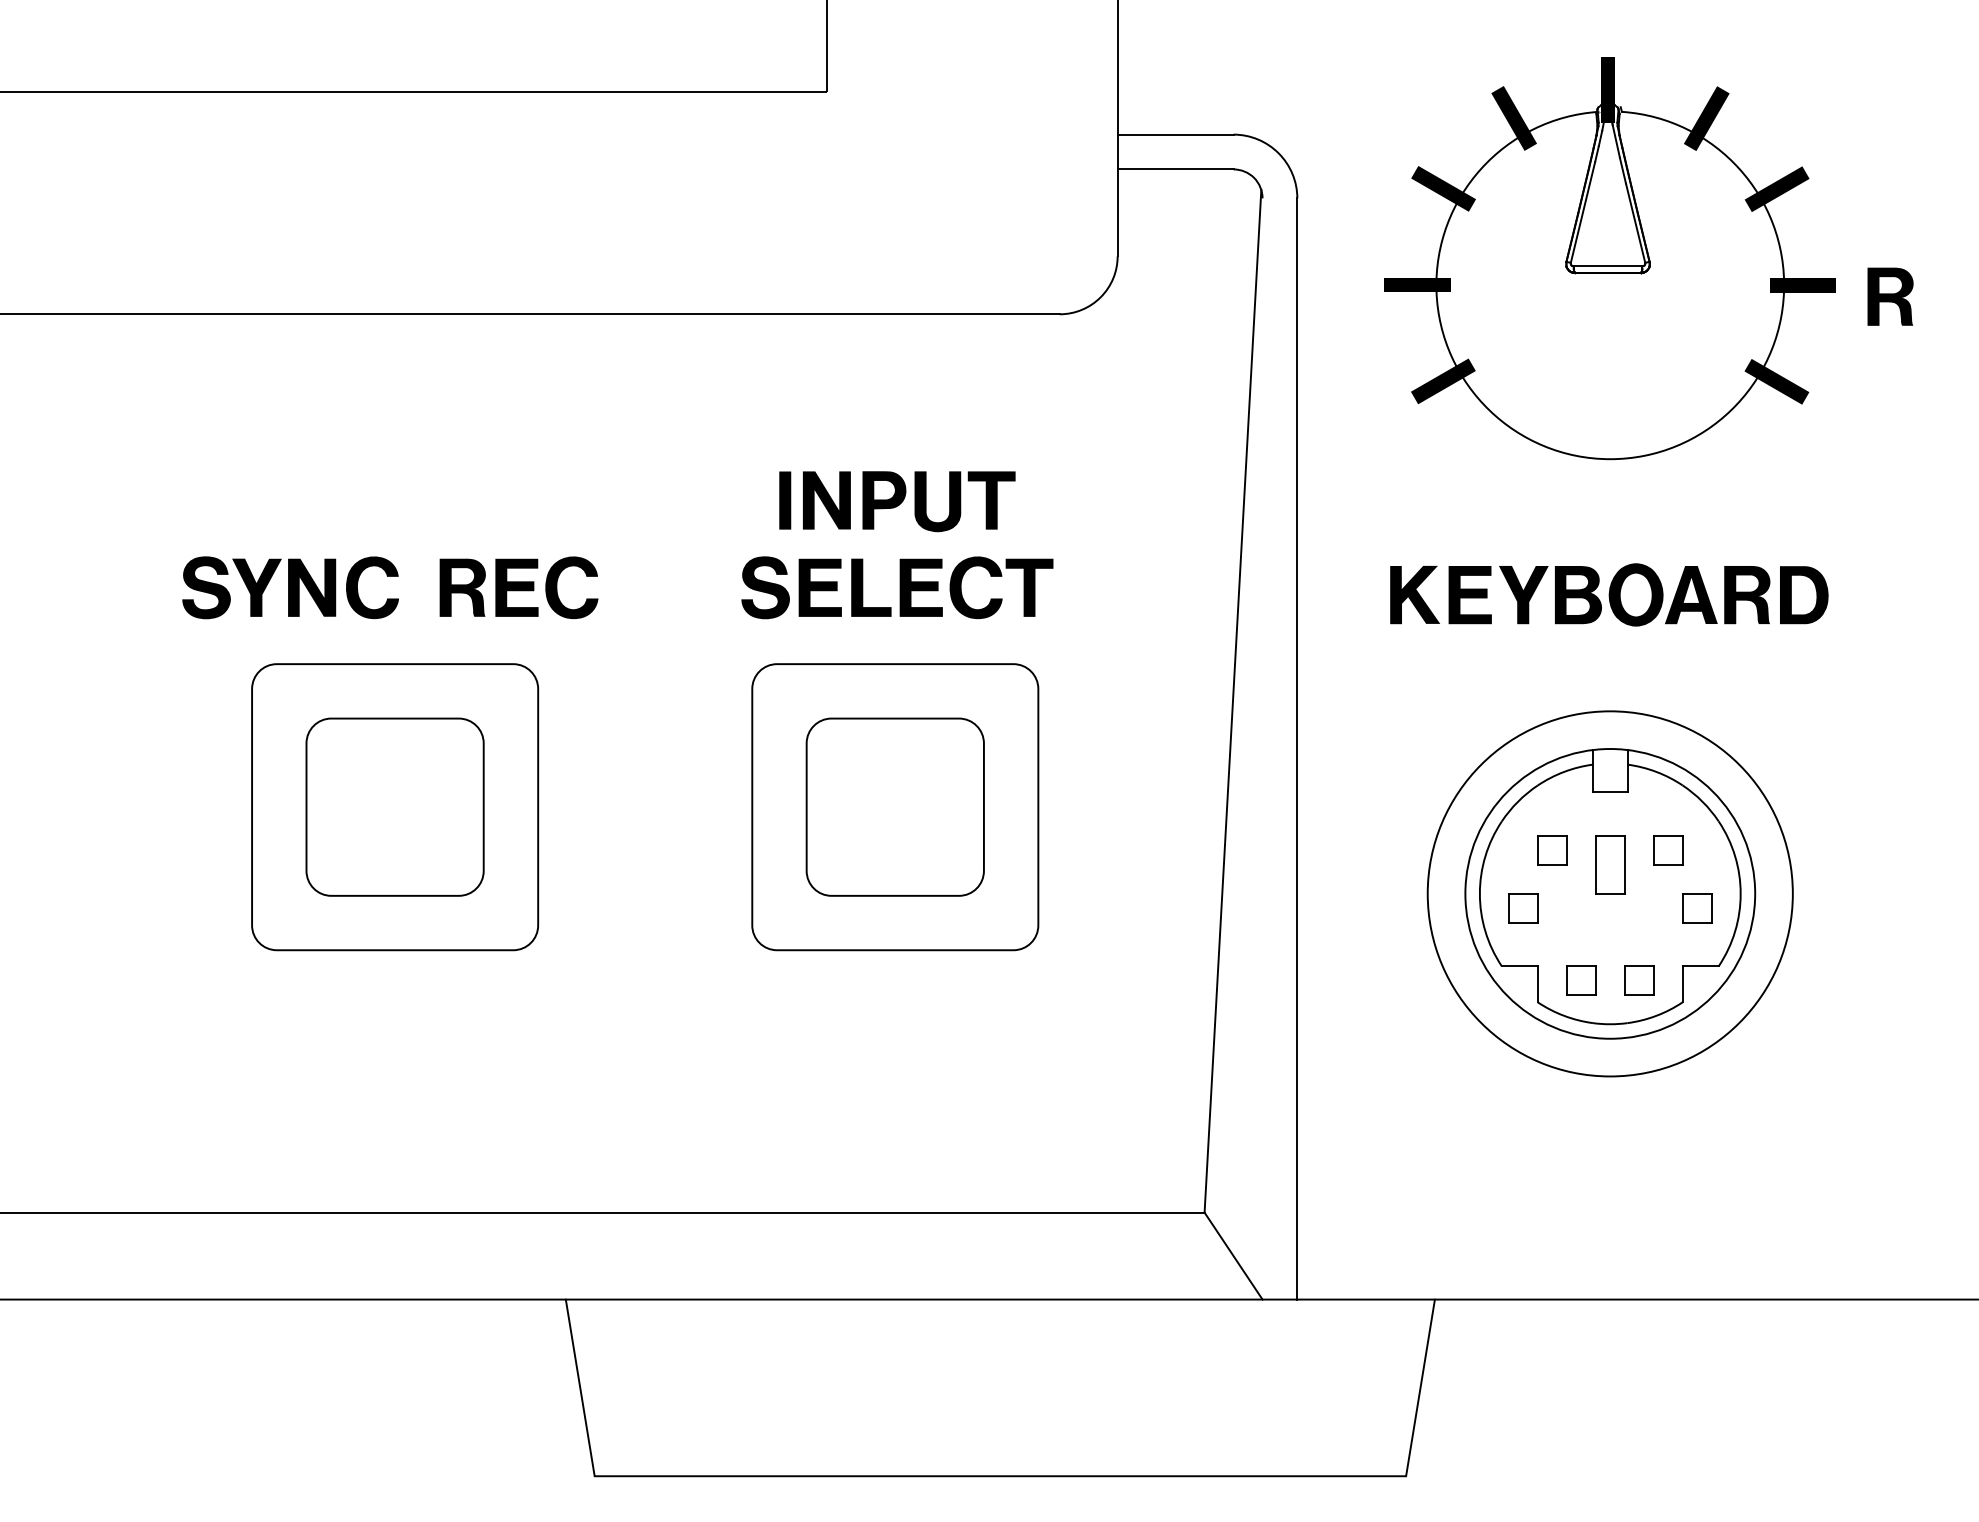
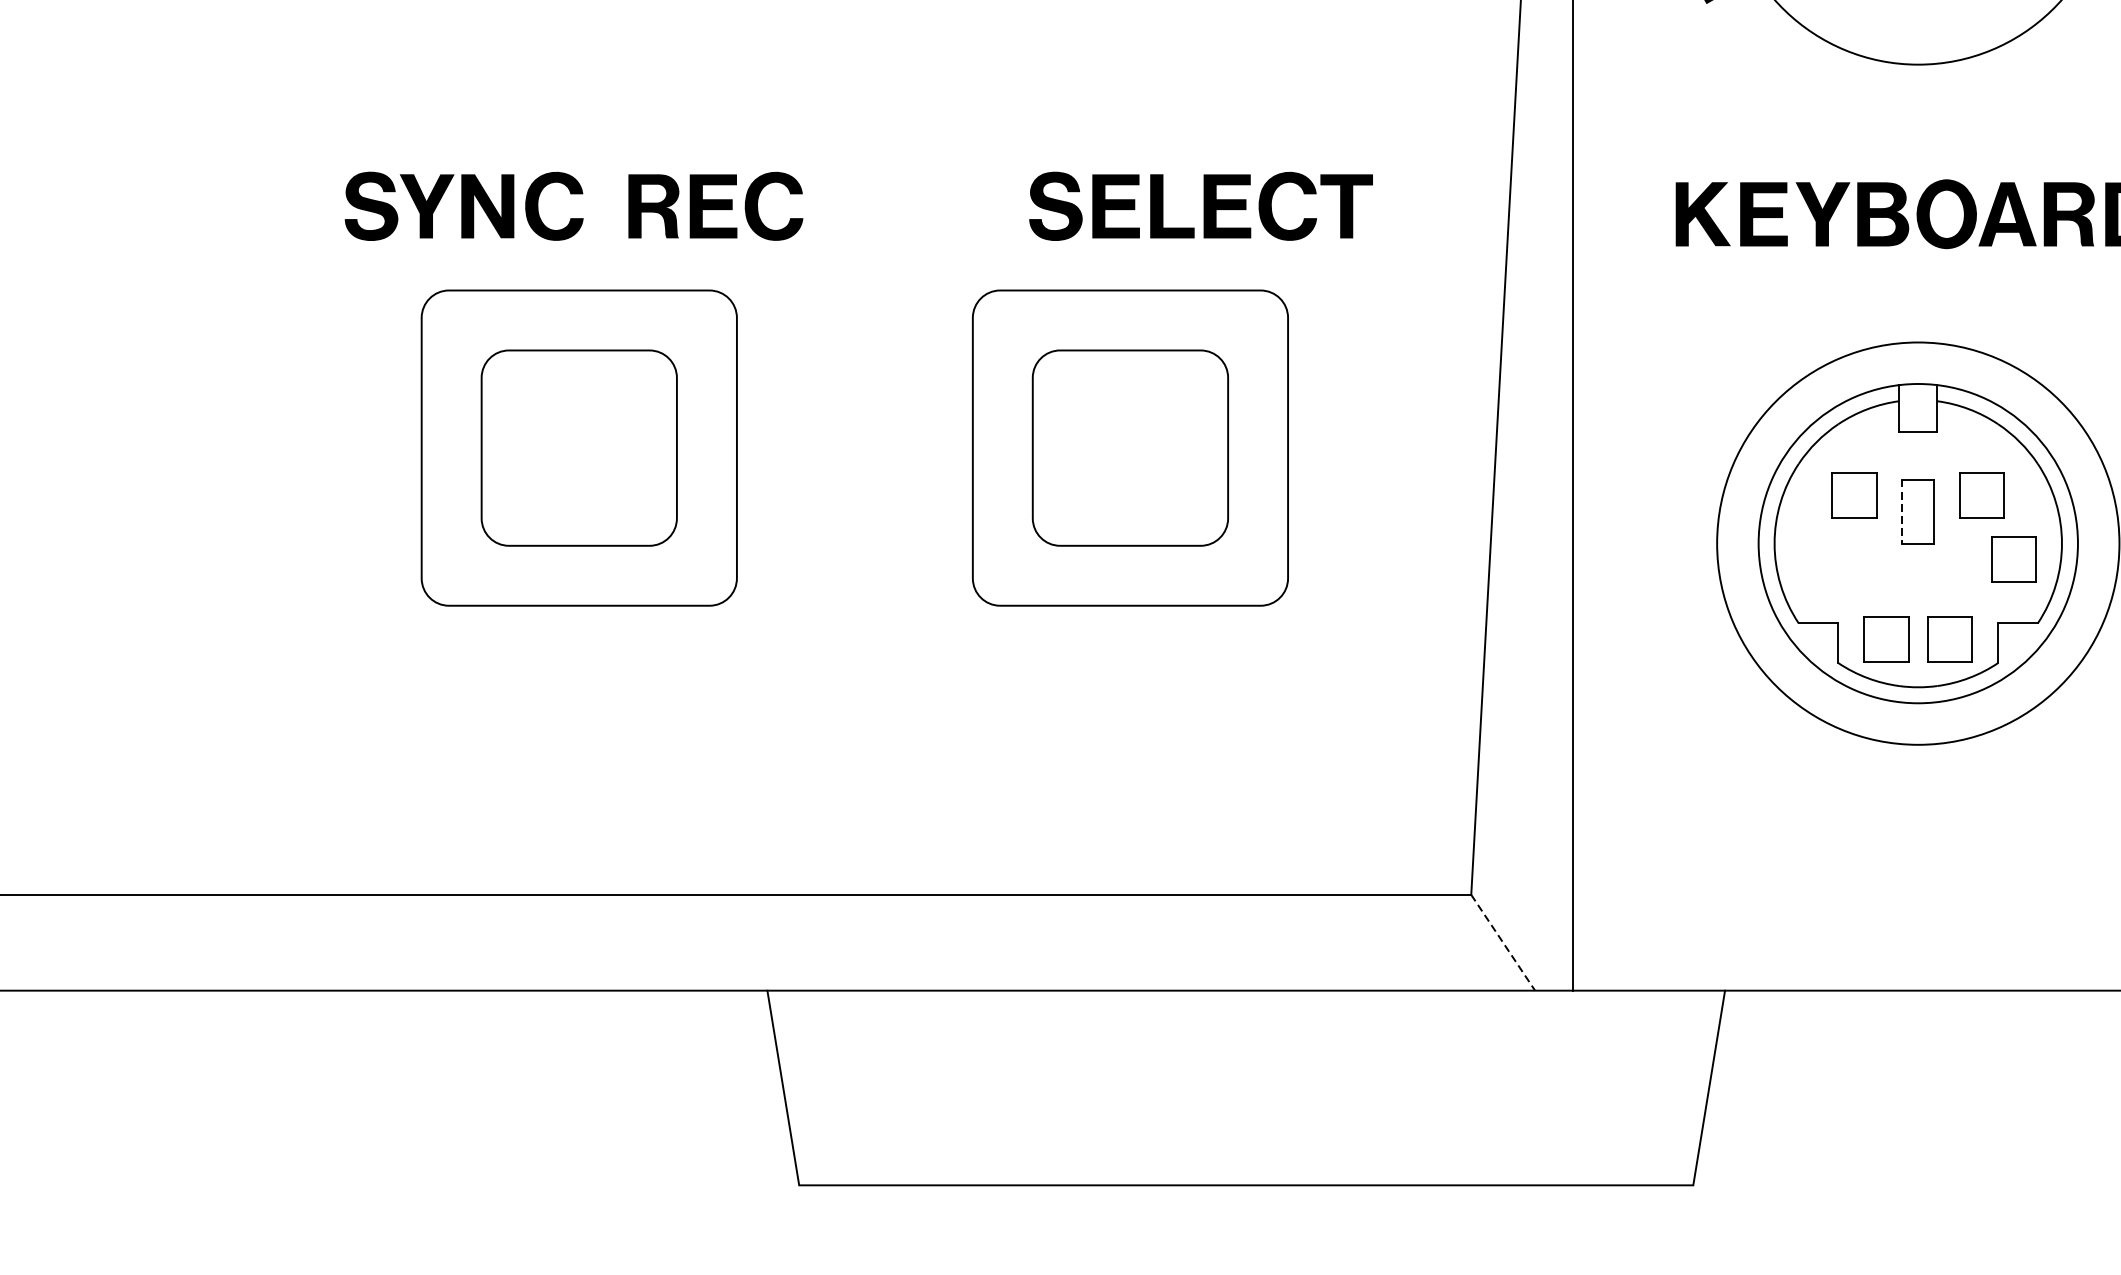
part: (897, 501) -> (1132, 111), removed
part: (897, 587) -> (1201, 206), moved
part: (1552, 850) -> (1854, 495), size x1.4
part: (1668, 850) -> (1982, 495), size x1.4
line: (1595, 864) -> (1901, 511), solid -> dashed
part: (1523, 908) -> (1822, 559), removed
part: (1697, 908) -> (2014, 559), size x1.4
part: (1581, 980) -> (1886, 639), size x1.4
part: (1639, 980) -> (1950, 639), size x1.4
line: (1233, 1256) -> (1503, 943), solid -> dashed

